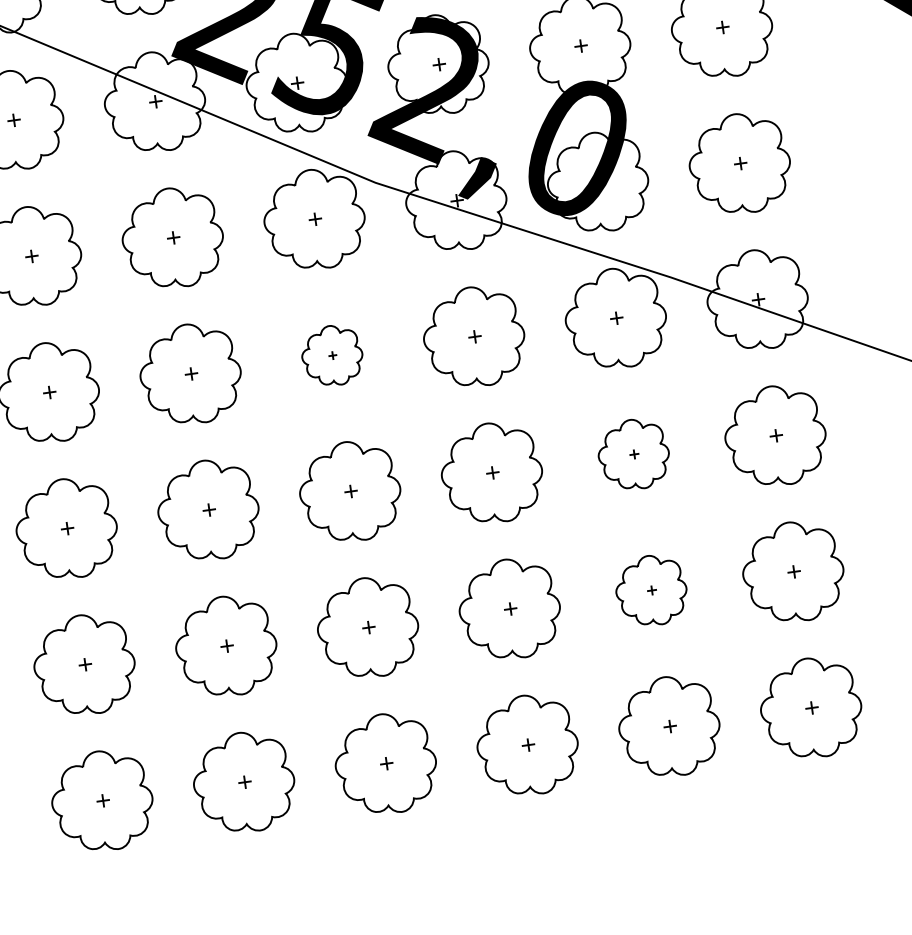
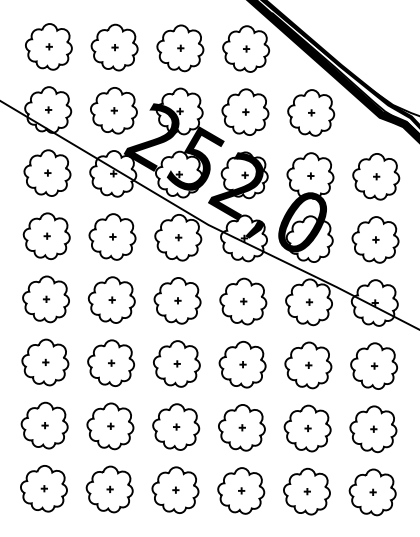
part: (332, 354) -> (177, 300), size x1.67
part: (634, 454) -> (308, 365), size x1.43
part: (651, 590) -> (307, 428), size x1.43

